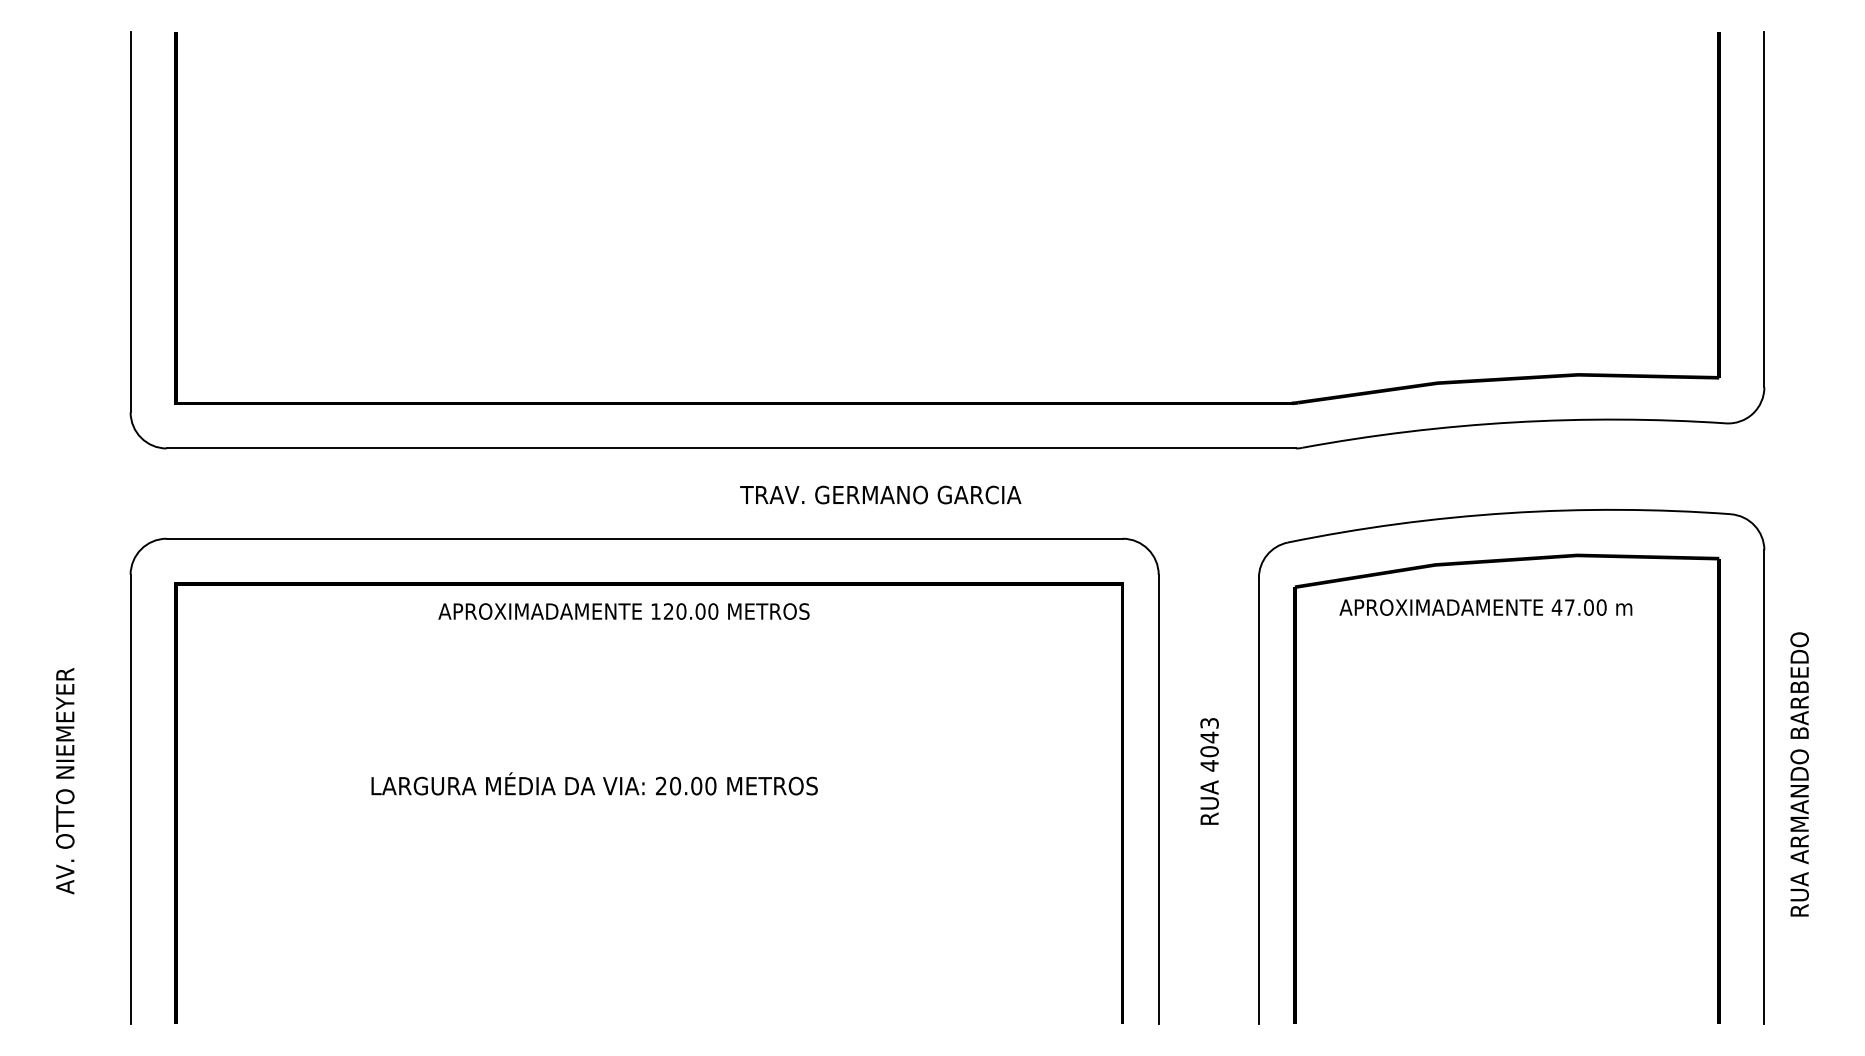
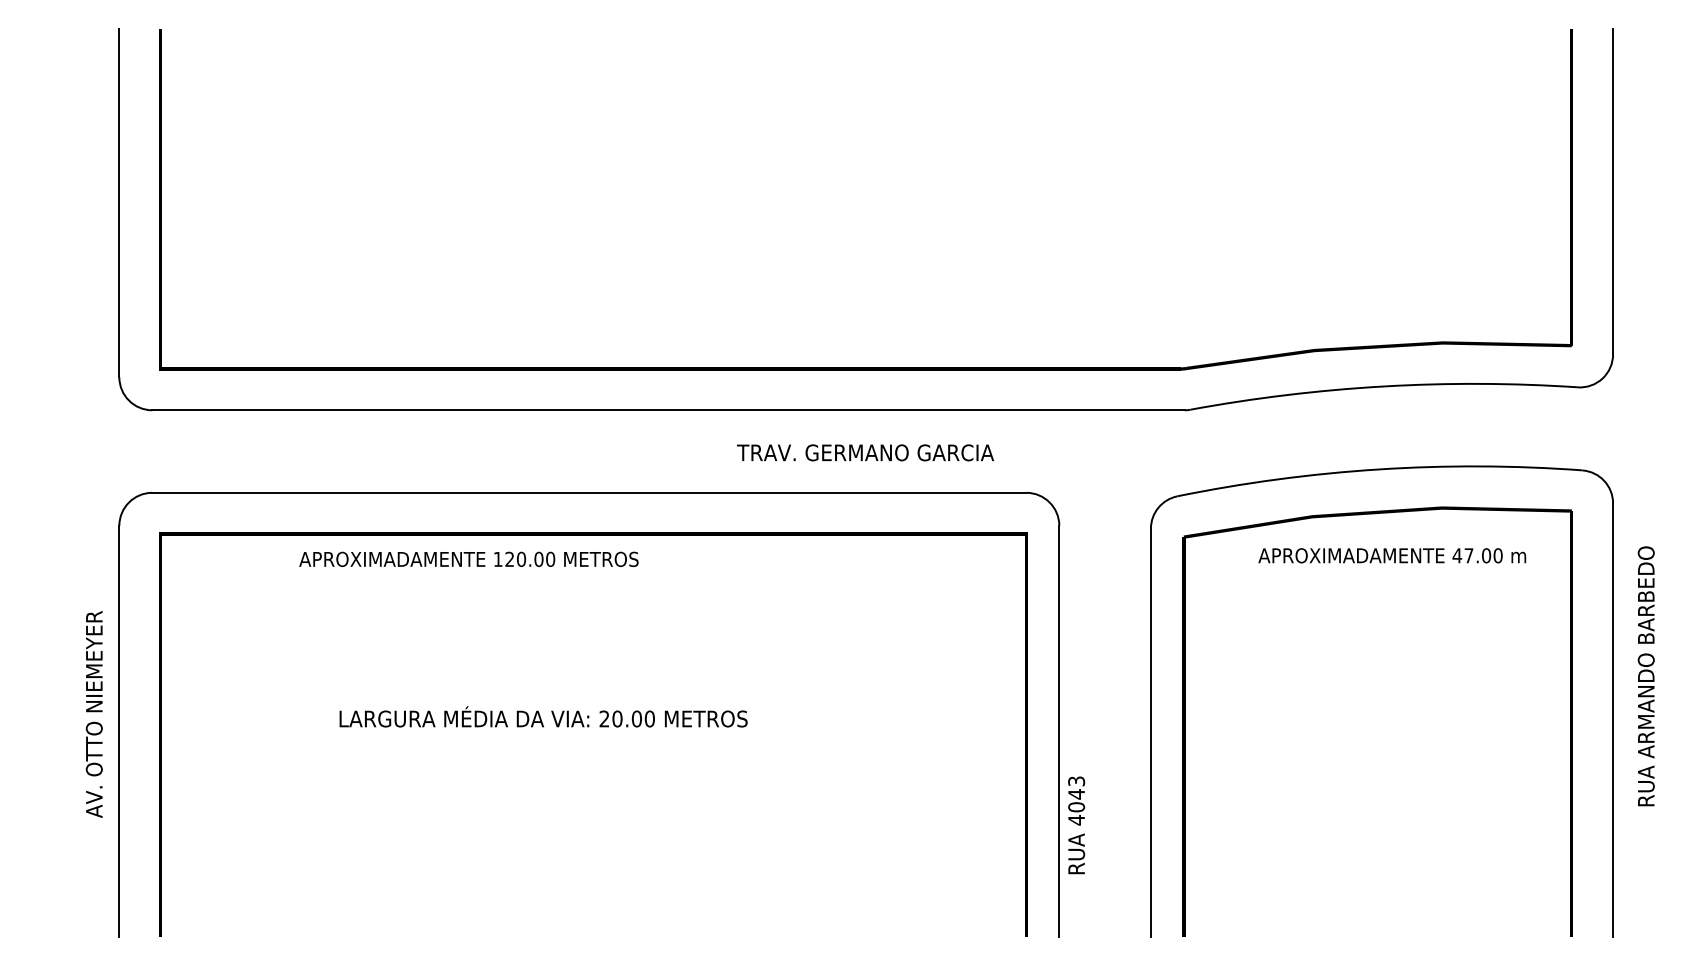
text: (880, 494) -> (865, 452), moved
text: (1485, 607) -> (1391, 555), moved
text: (623, 611) -> (468, 559), moved
text: (1209, 771) -> (1076, 825), moved
text: (1799, 774) -> (1646, 676), moved
text: (65, 781) -> (94, 714), moved

